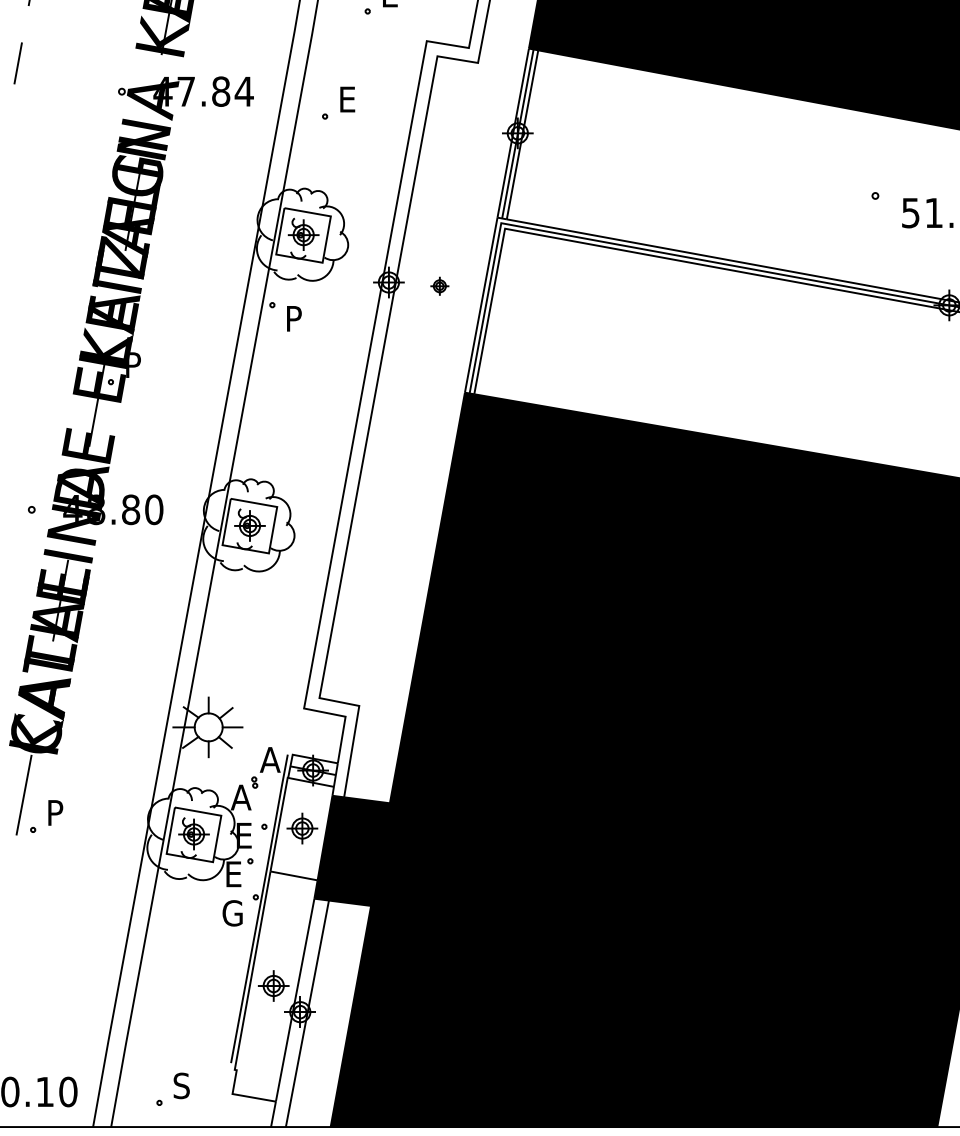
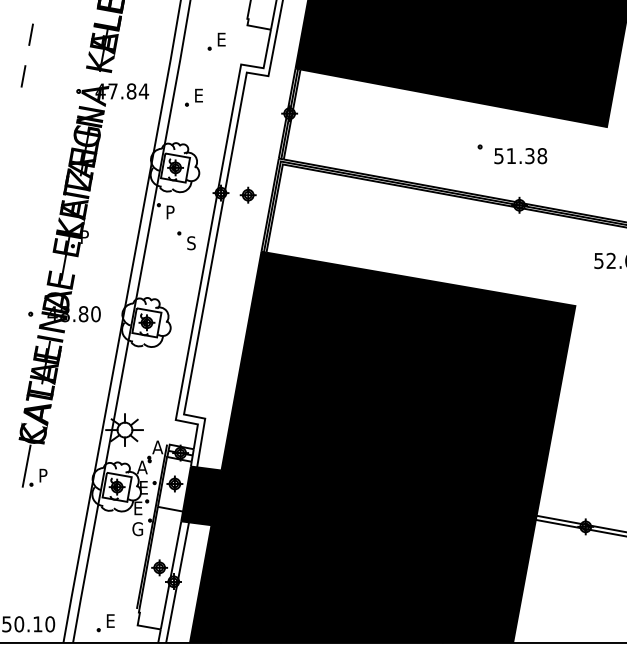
part: (438, 285) -> (247, 194), size x1.67
part: (324, 371) -> (186, 240), added
text: (181, 1086) -> (110, 621), S -> E

